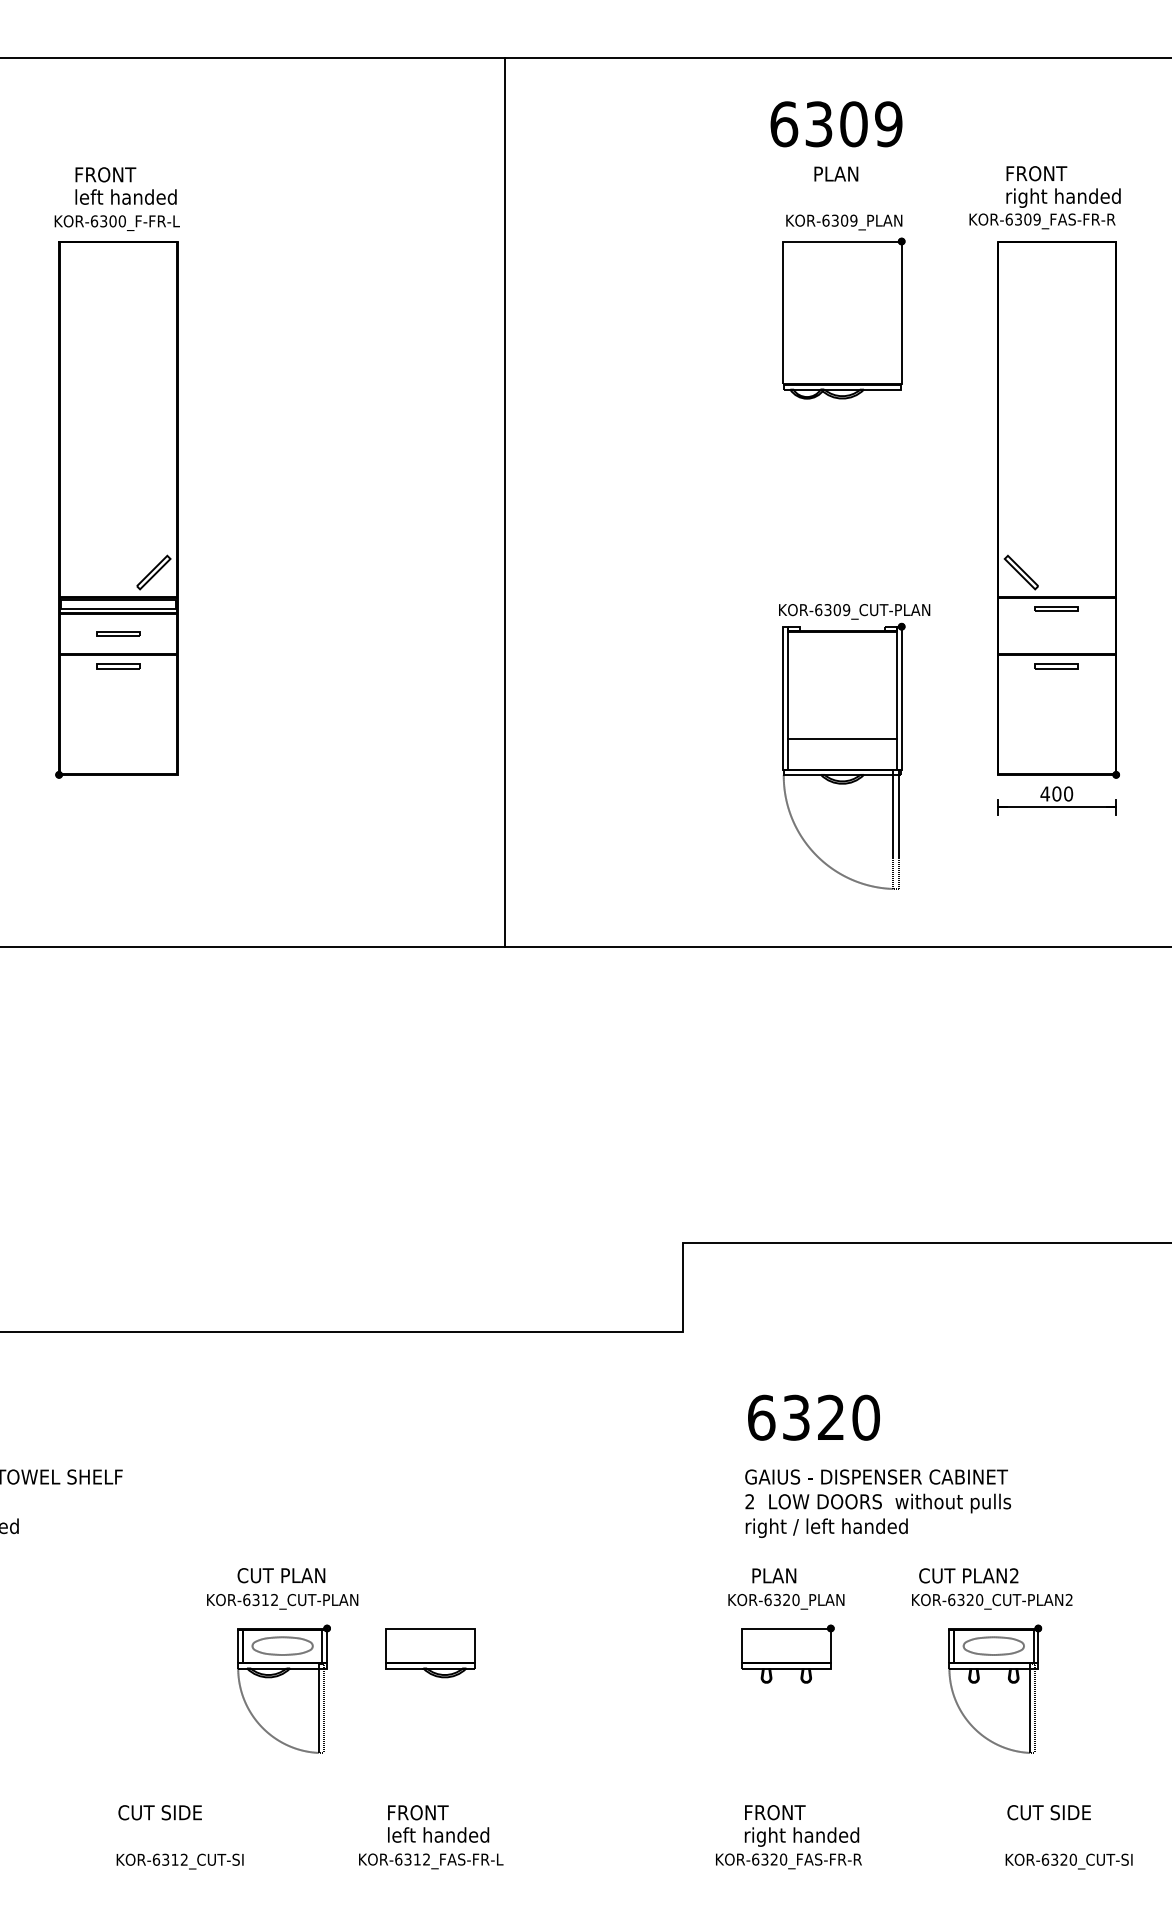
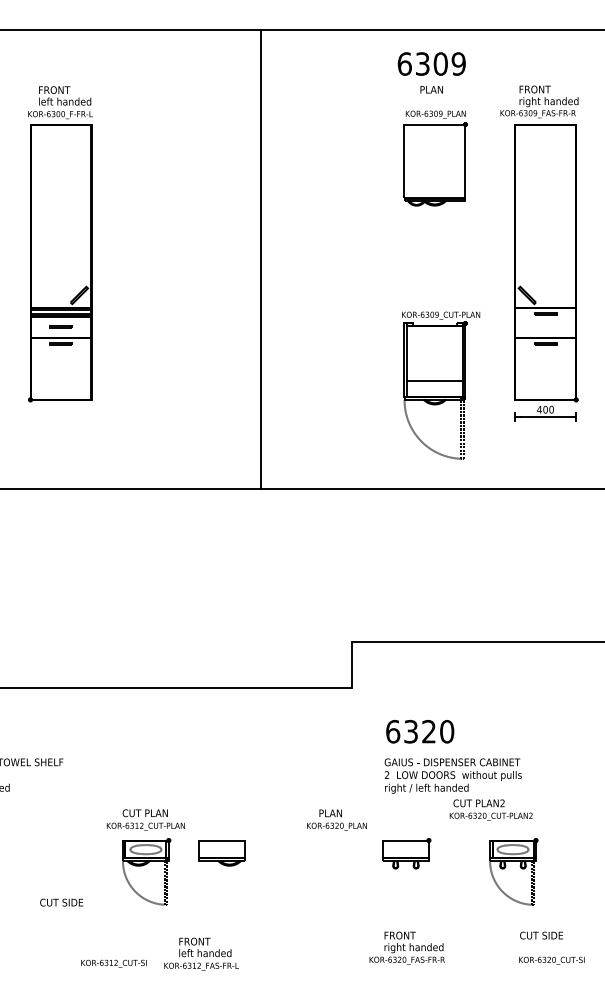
text: (785, 1587) -> (336, 819), moved
text: (990, 1587) -> (490, 809), moved
text: (159, 1812) -> (61, 902), moved
text: (431, 1835) -> (201, 953), moved
text: (179, 1860) -> (113, 963), moved

